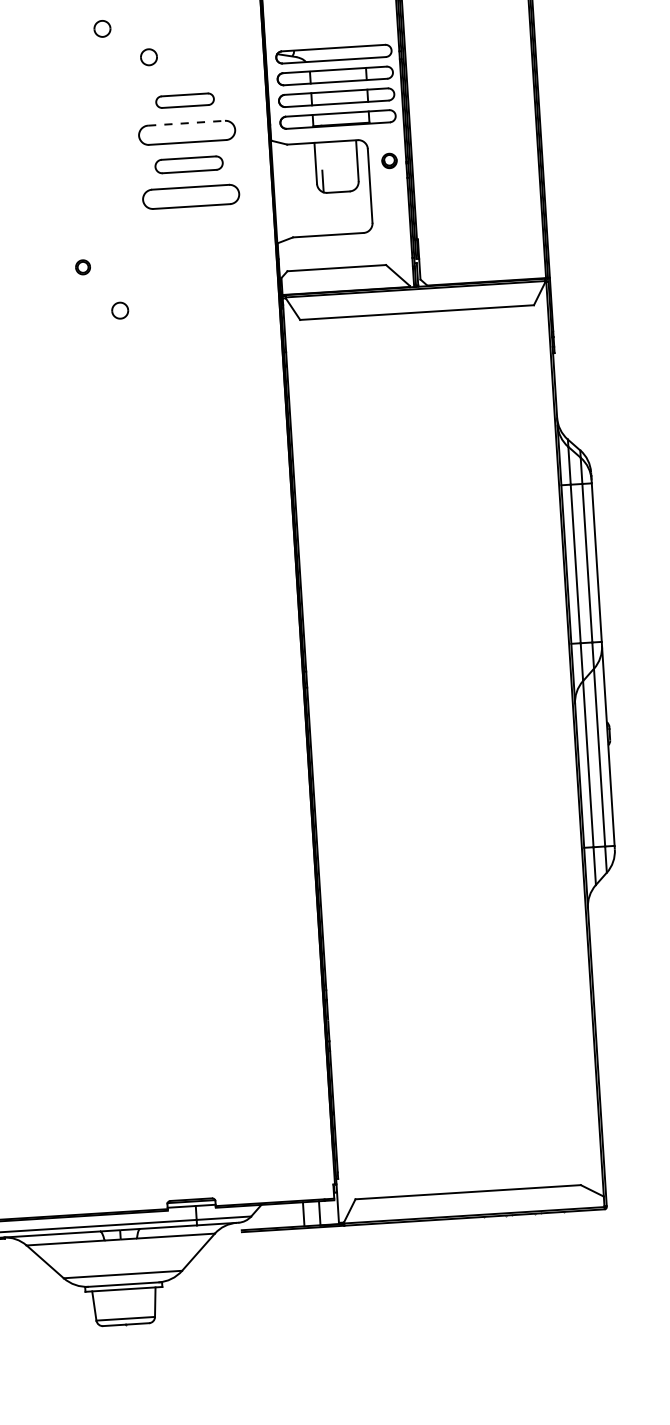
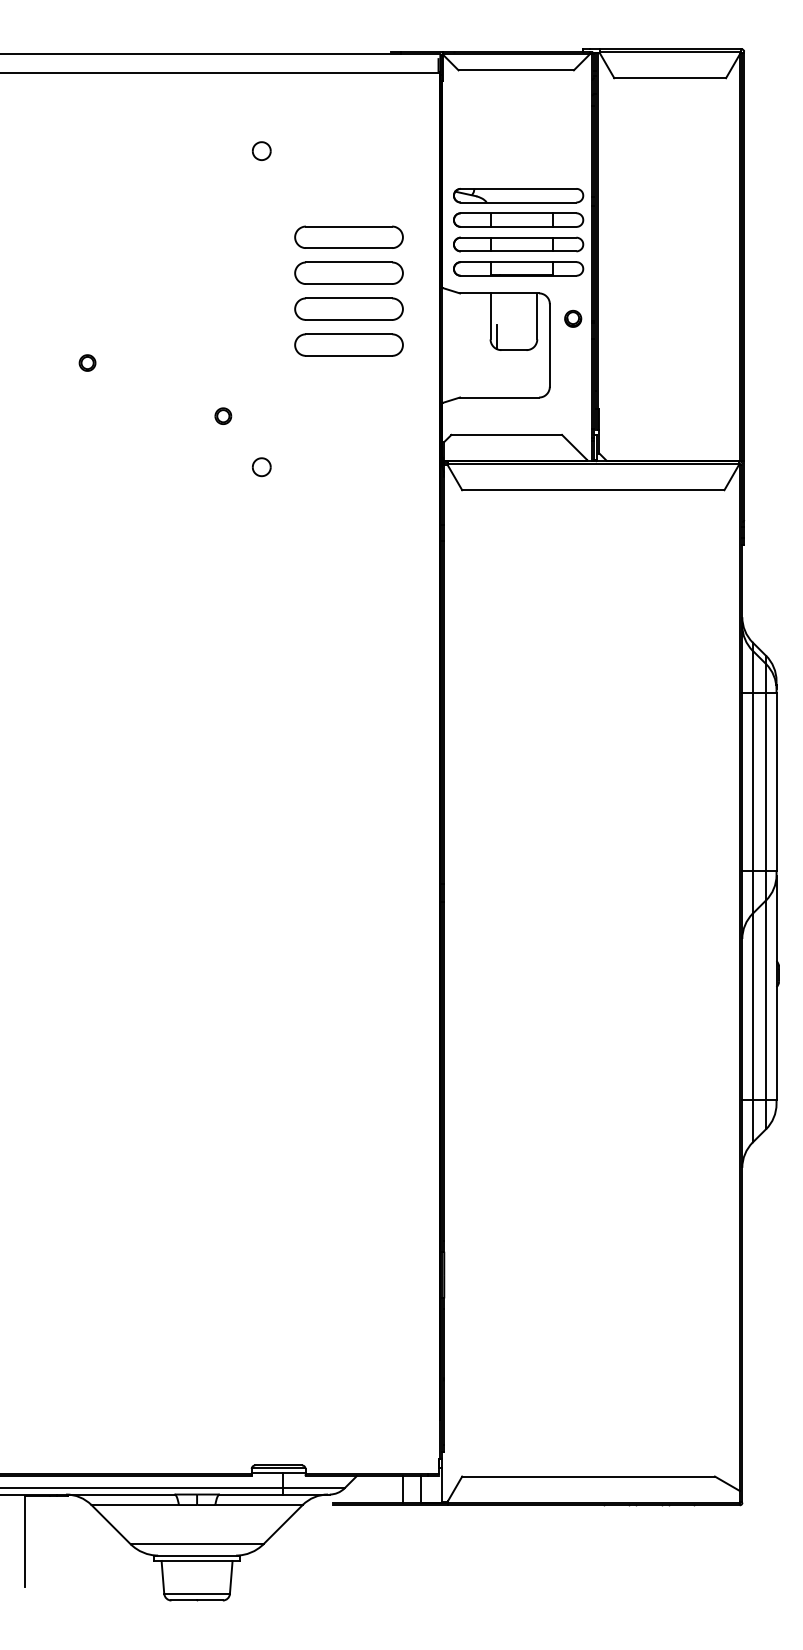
part: (148, 56) -> (311, 185), removed
part: (184, 100) -> (348, 236), size x1.67
line: (186, 123) -> (349, 262), dashed -> solid
part: (188, 164) -> (348, 308), size x1.43

